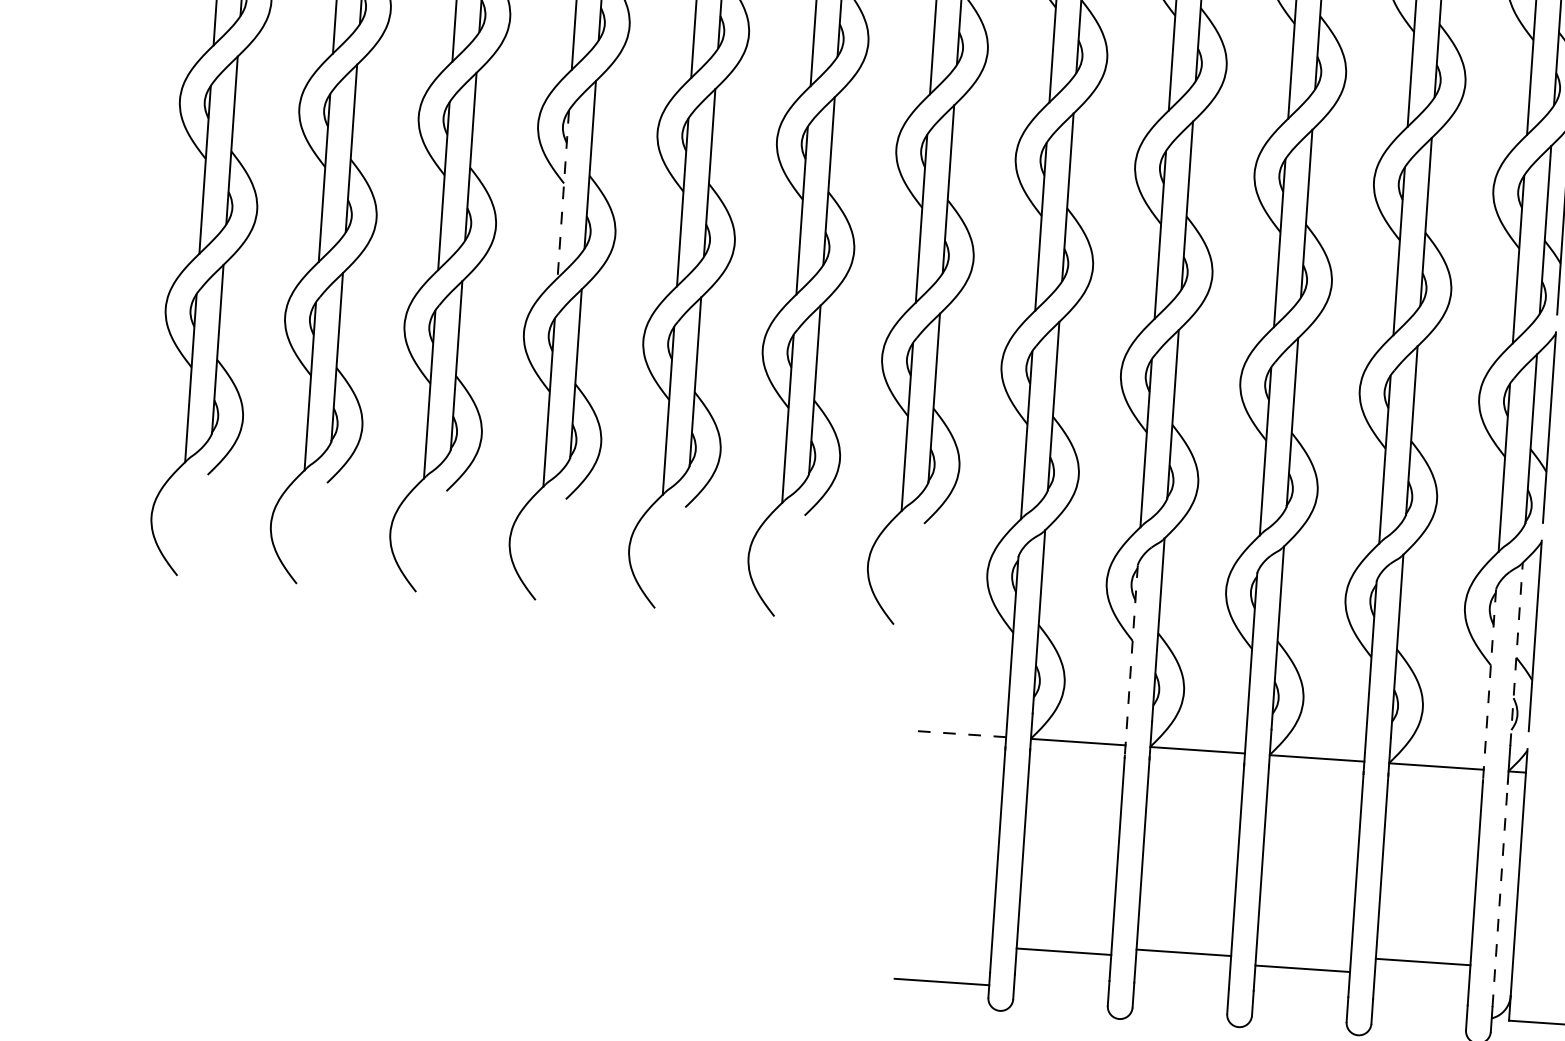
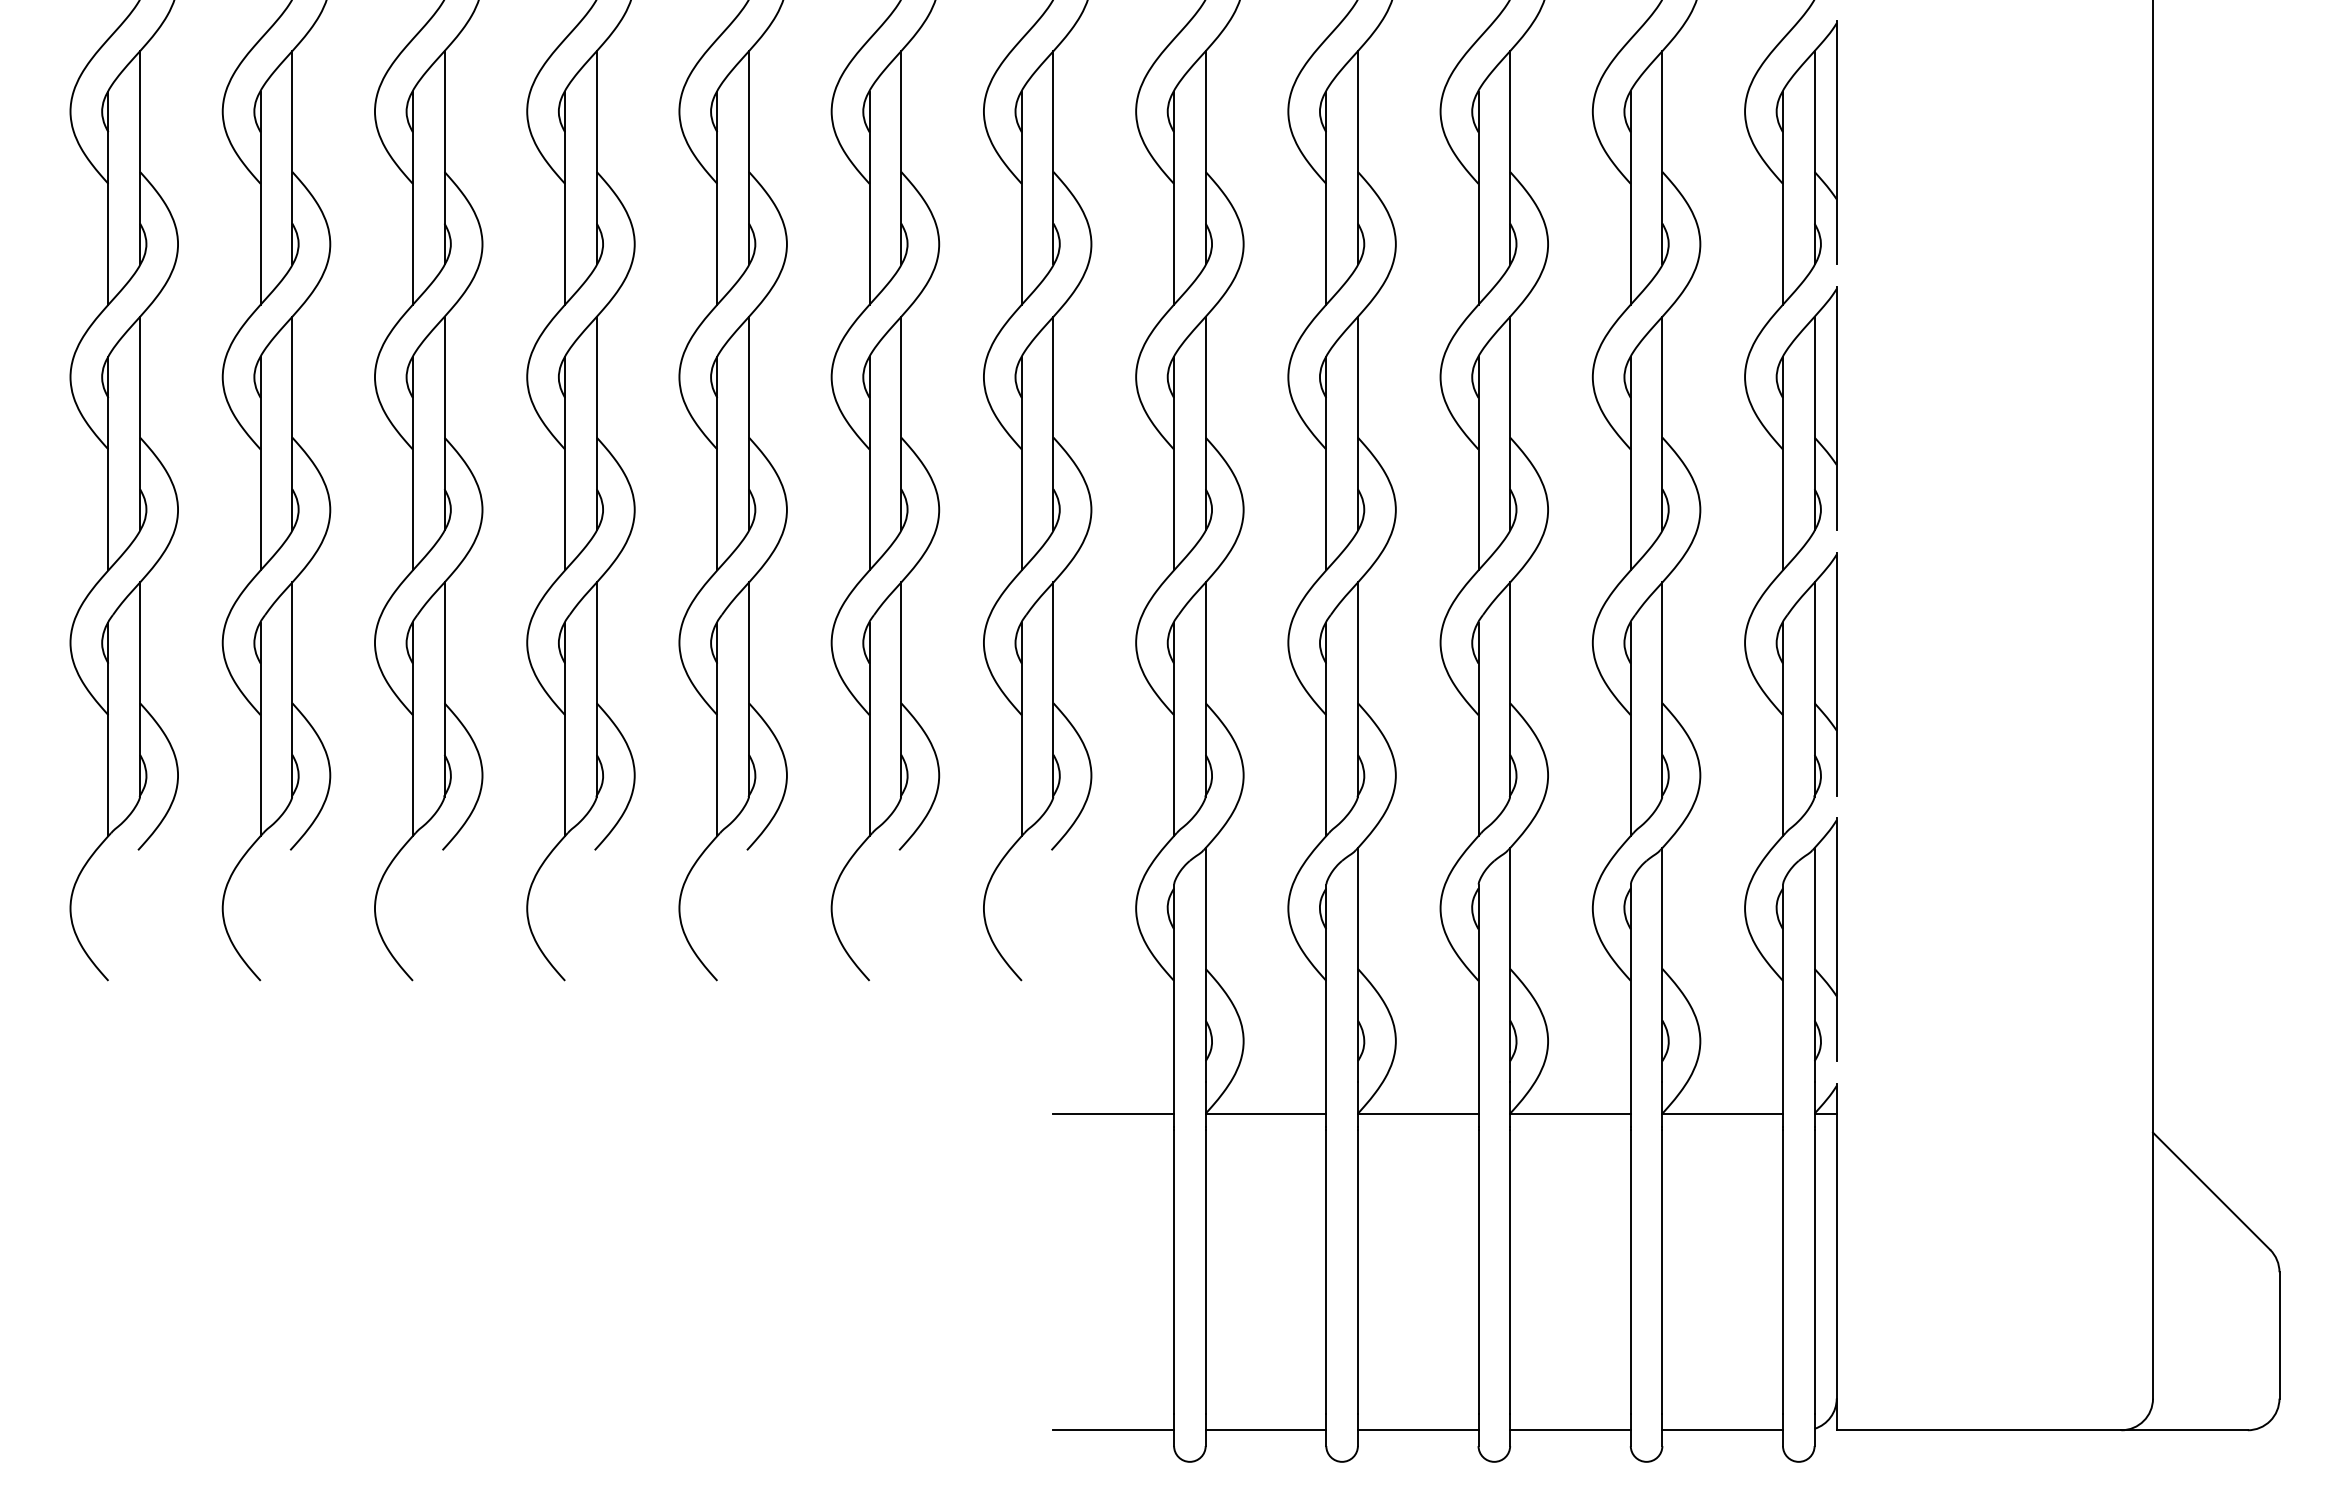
line: (563, 194) -> (565, 463), dashed -> solid
line: (1516, 654) -> (1814, 964), dashed -> solid
line: (1131, 661) -> (1326, 1006), dashed -> solid
line: (1489, 685) -> (1782, 1006), dashed -> solid
line: (958, 734) -> (1113, 1114), dashed -> solid
line: (1500, 894) -> (1814, 1271), dashed -> solid
line: (1063, 951) -> (1265, 1430), moved
line: (1183, 952) -> (1417, 1430), moved
line: (1422, 962) -> (1722, 1430), moved
line: (1302, 968) -> (1570, 1430), moved

